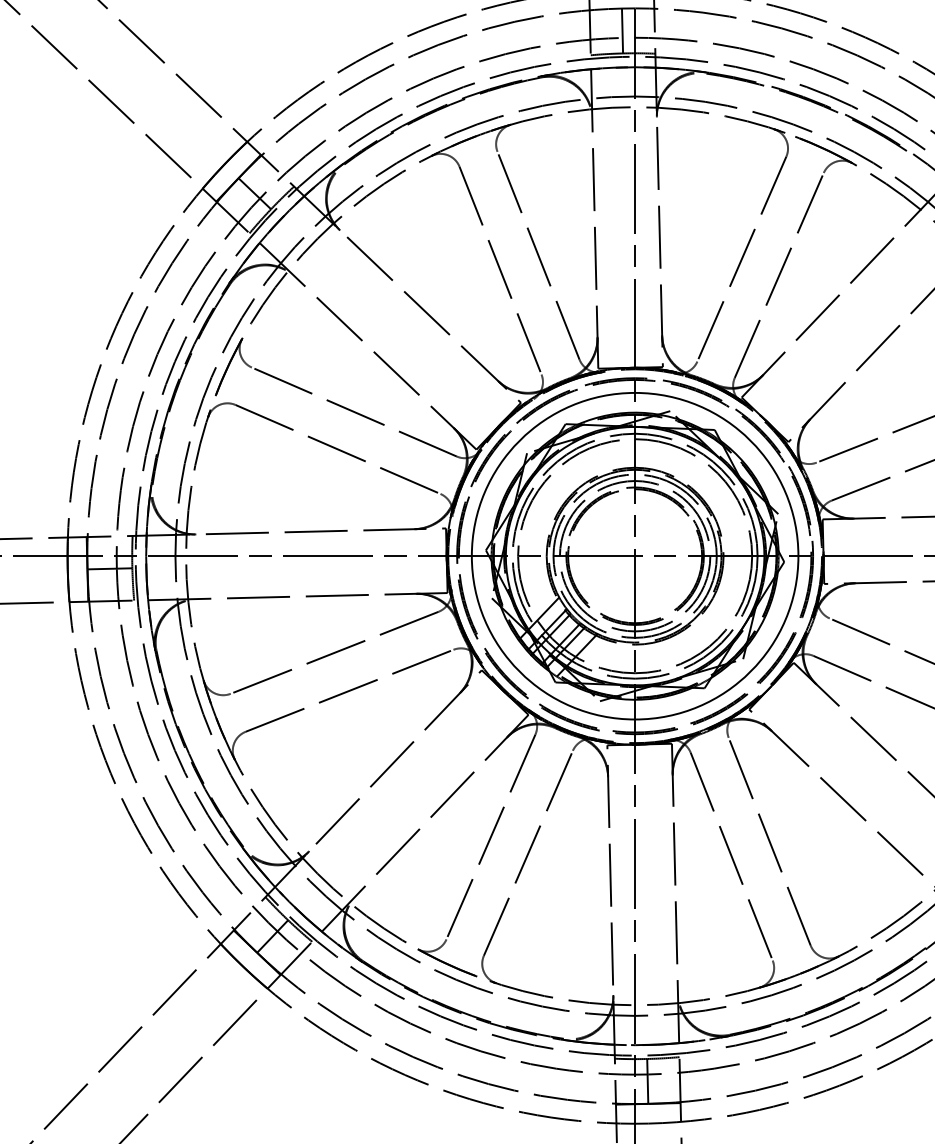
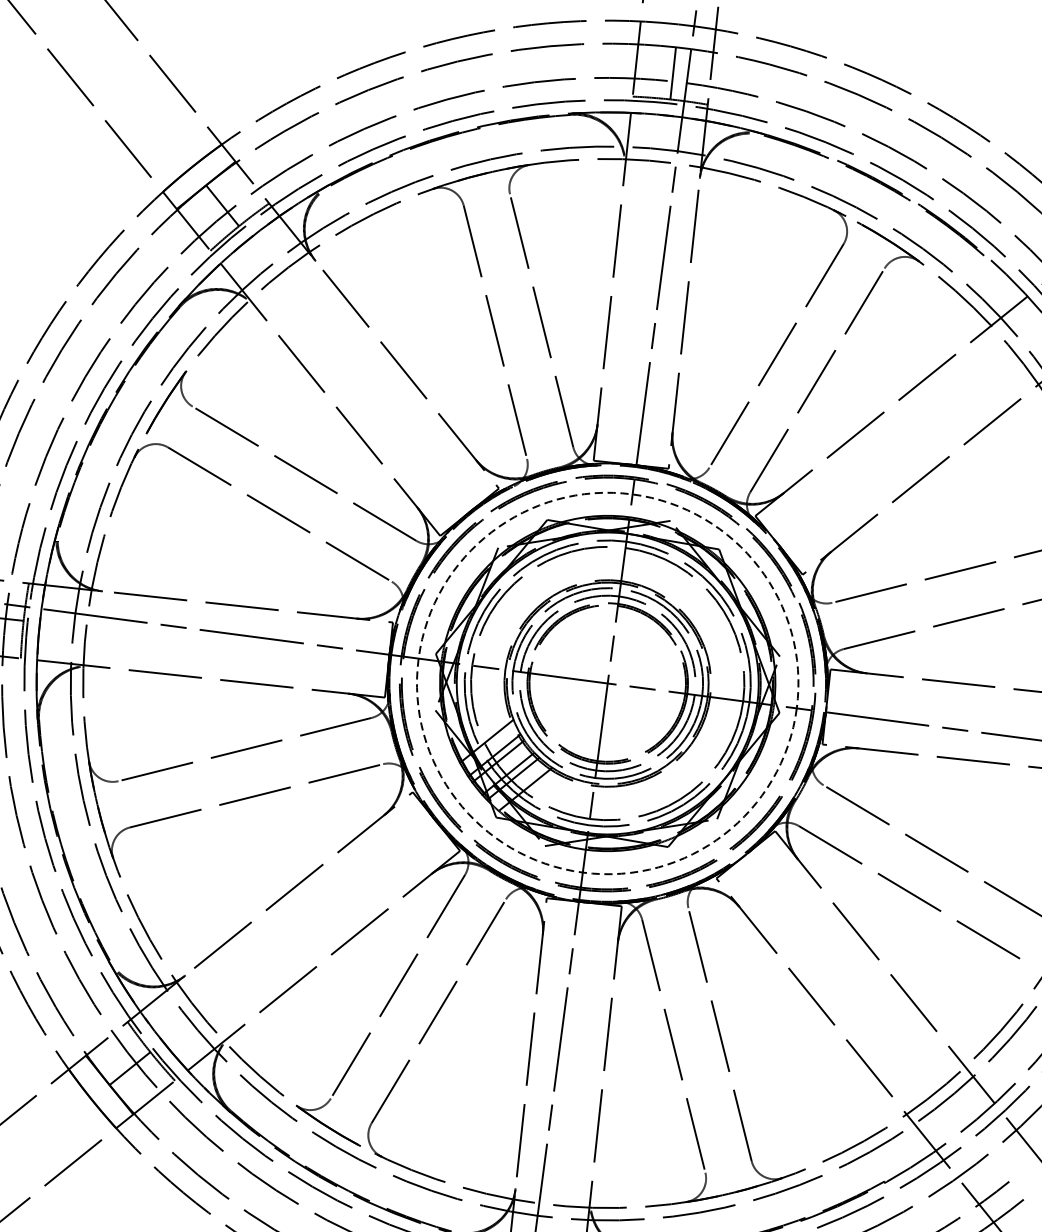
circle: (634, 555) -> (607, 682), solid -> dashed

